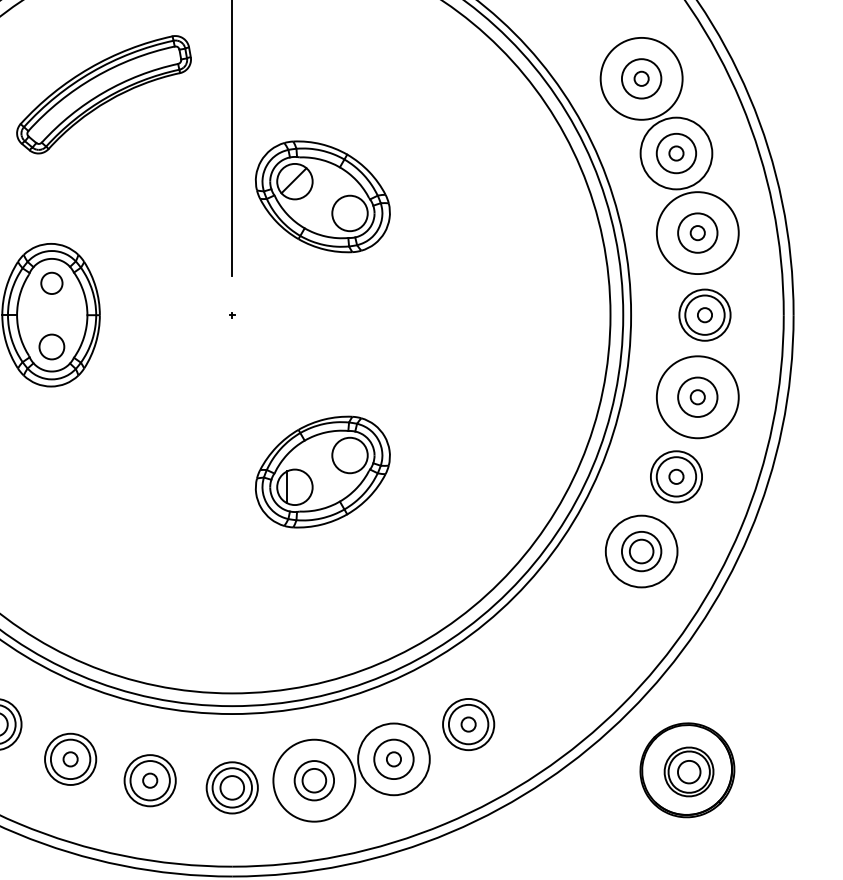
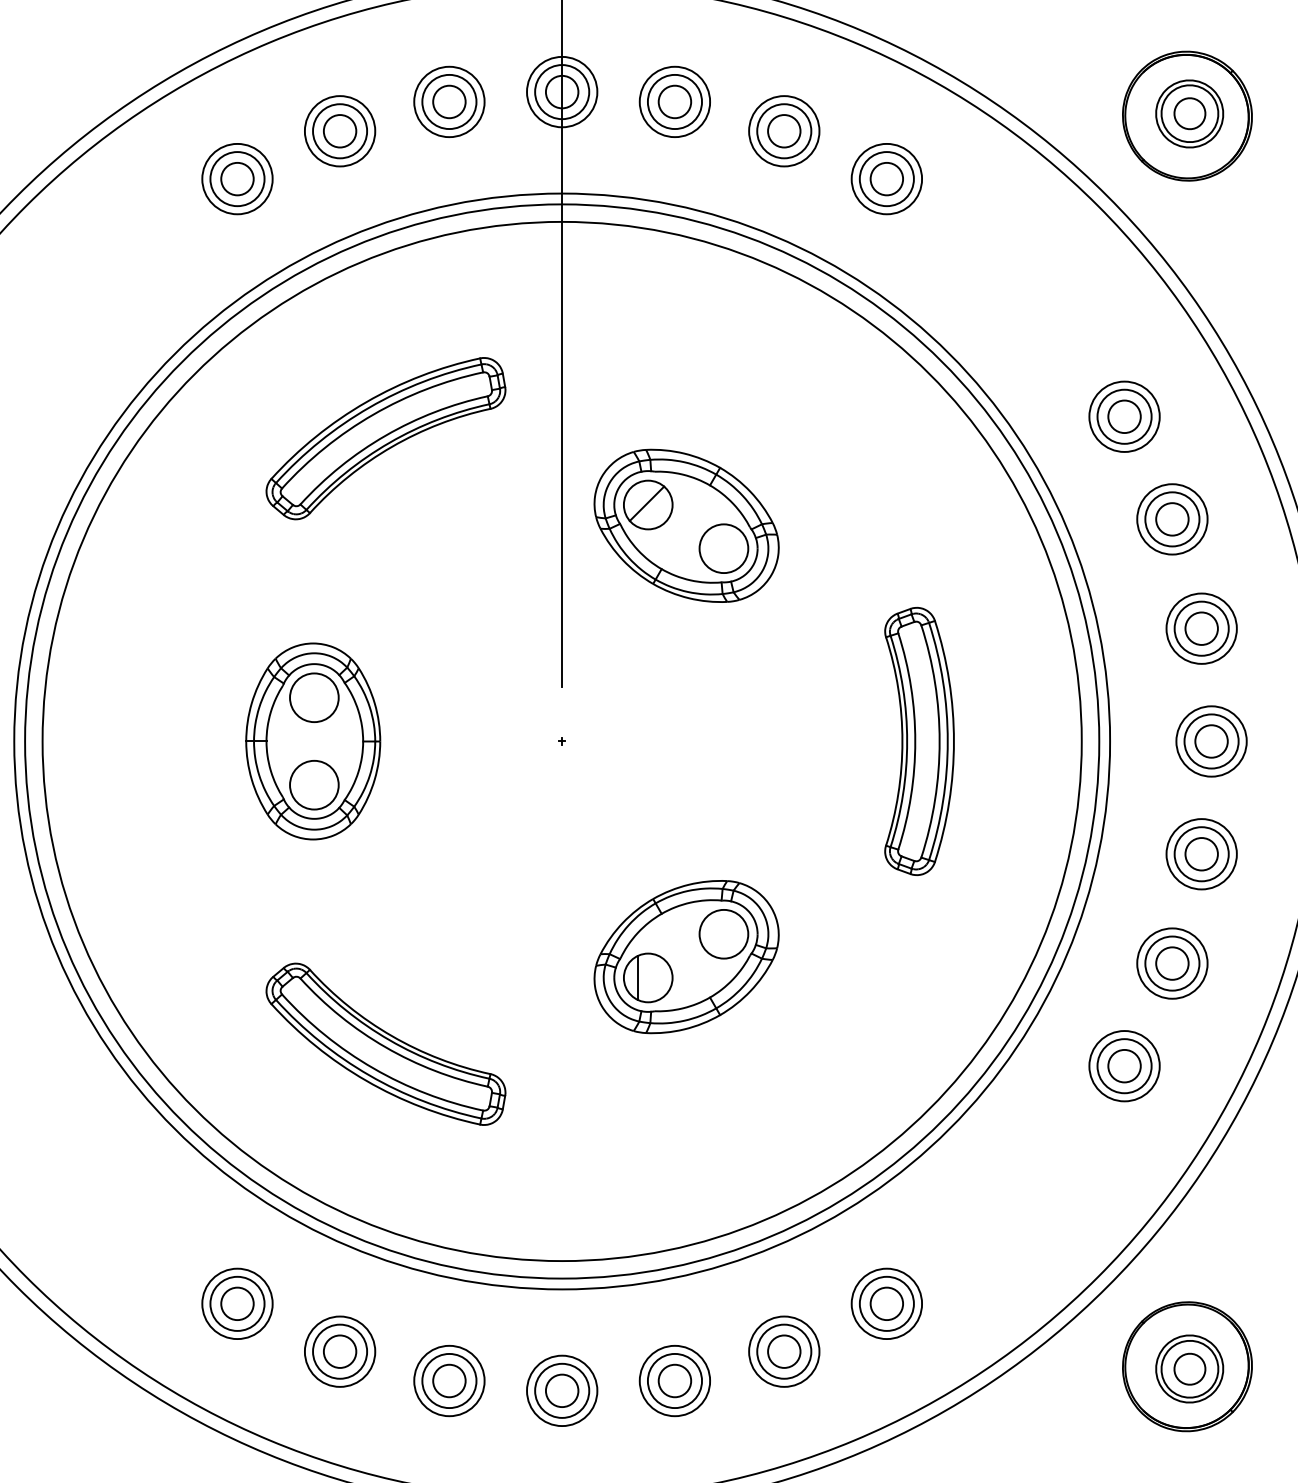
circle: (641, 78) -> (1124, 416), size x0.62
circle: (641, 78) -> (1124, 416), size x1.67
circle: (676, 153) -> (1172, 519), size x0.71
circle: (676, 153) -> (1172, 519), size x1.67
part: (322, 196) -> (686, 525), moved
circle: (697, 232) -> (1201, 628), size x0.62
circle: (697, 232) -> (1201, 628), size x1.67
circle: (52, 283) -> (314, 697), size x1.67
part: (492, 314) -> (919, 740), added
circle: (704, 315) -> (1211, 741), size x1.67
circle: (52, 346) -> (314, 784), size x1.43
circle: (697, 397) -> (1201, 854), size x0.62
circle: (697, 397) -> (1201, 854), size x1.67
circle: (676, 476) -> (1172, 963), size x1.67
part: (103, 535) -> (385, 1043), added
circle: (641, 551) -> (1124, 1066), size x0.71
circle: (468, 724) -> (886, 1303), size x1.67
circle: (70, 759) -> (339, 1351), size x1.67
circle: (394, 759) -> (784, 1351), size x0.71
circle: (394, 759) -> (784, 1351), size x1.67
circle: (150, 780) -> (449, 1380), size x1.67
circle: (314, 780) -> (674, 1380), size x0.62

